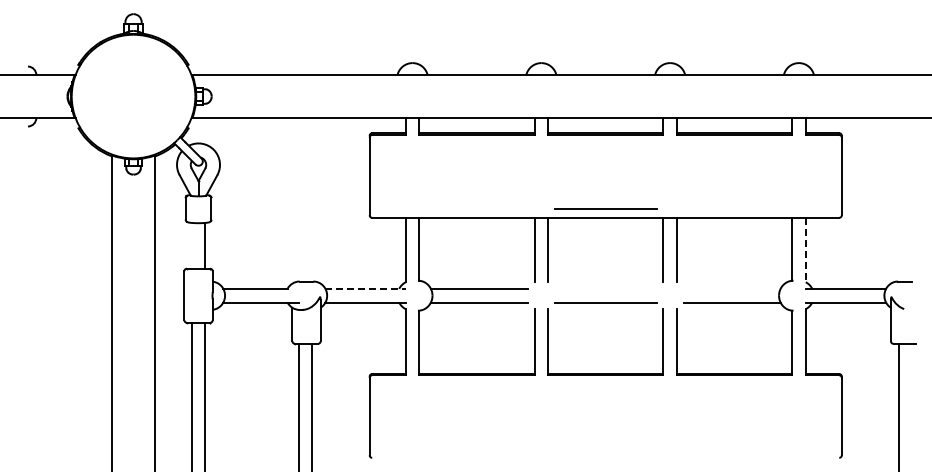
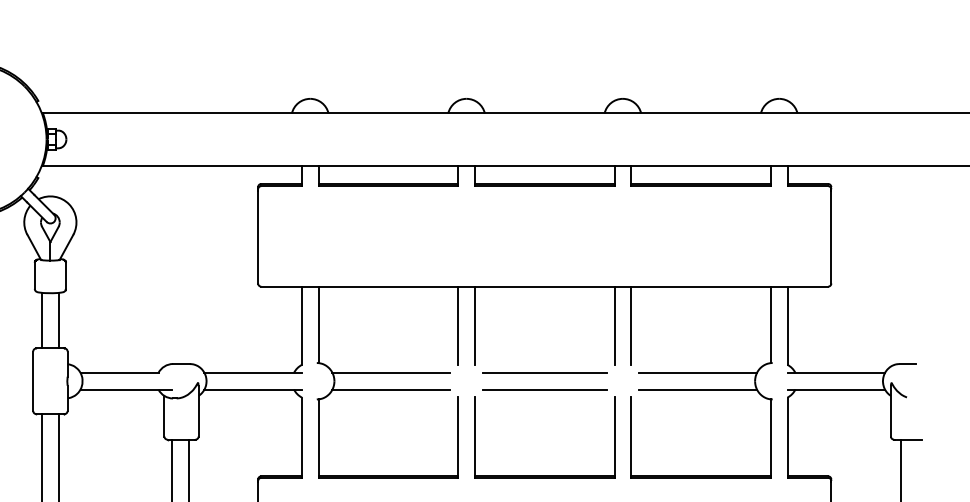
line: (605, 208) -> (544, 372), moved
line: (191, 245) -> (41, 320), added
line: (805, 250) -> (787, 326), dashed -> solid
line: (366, 288) -> (254, 372), dashed -> solid
line: (731, 288) -> (697, 372), added

